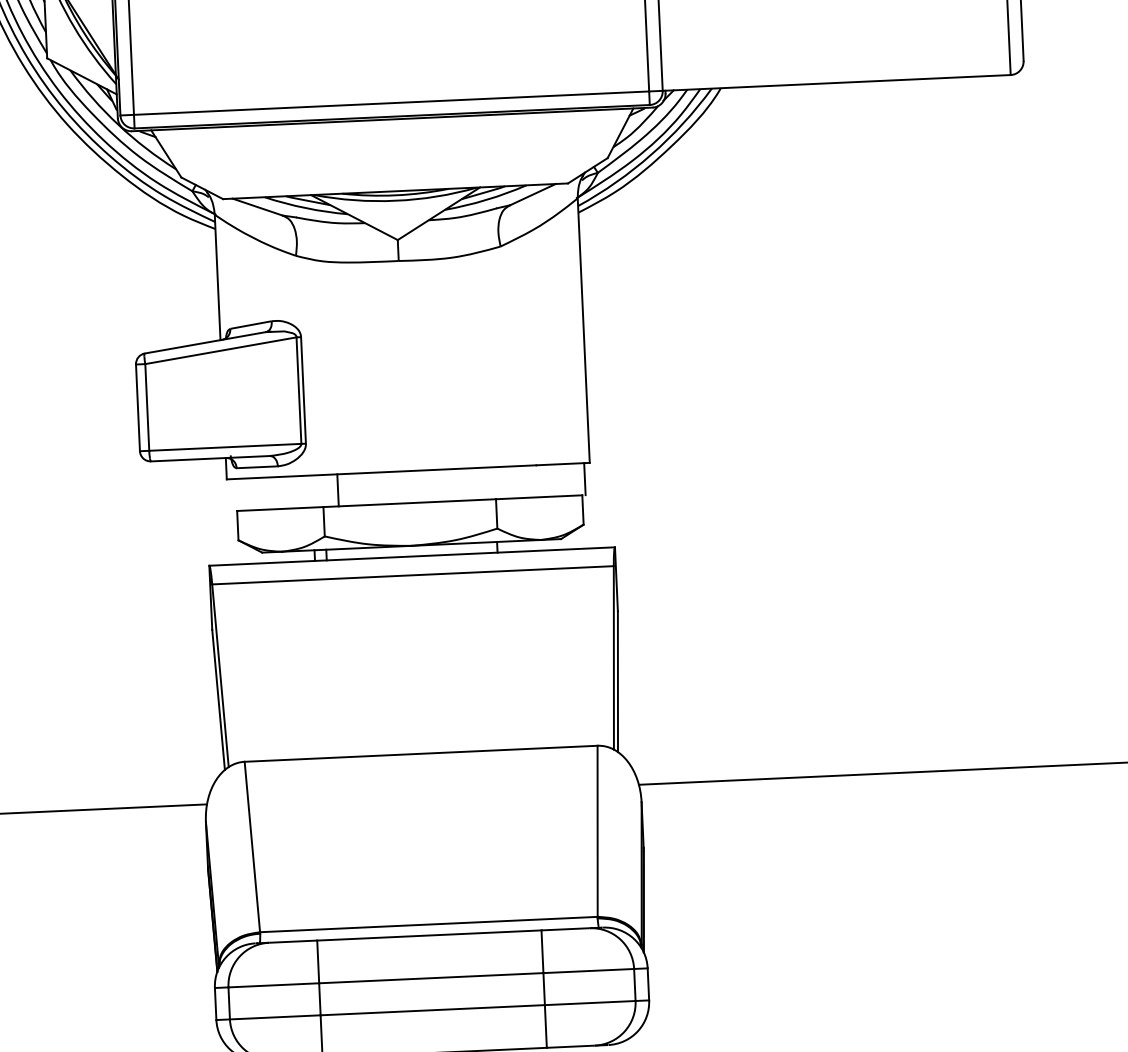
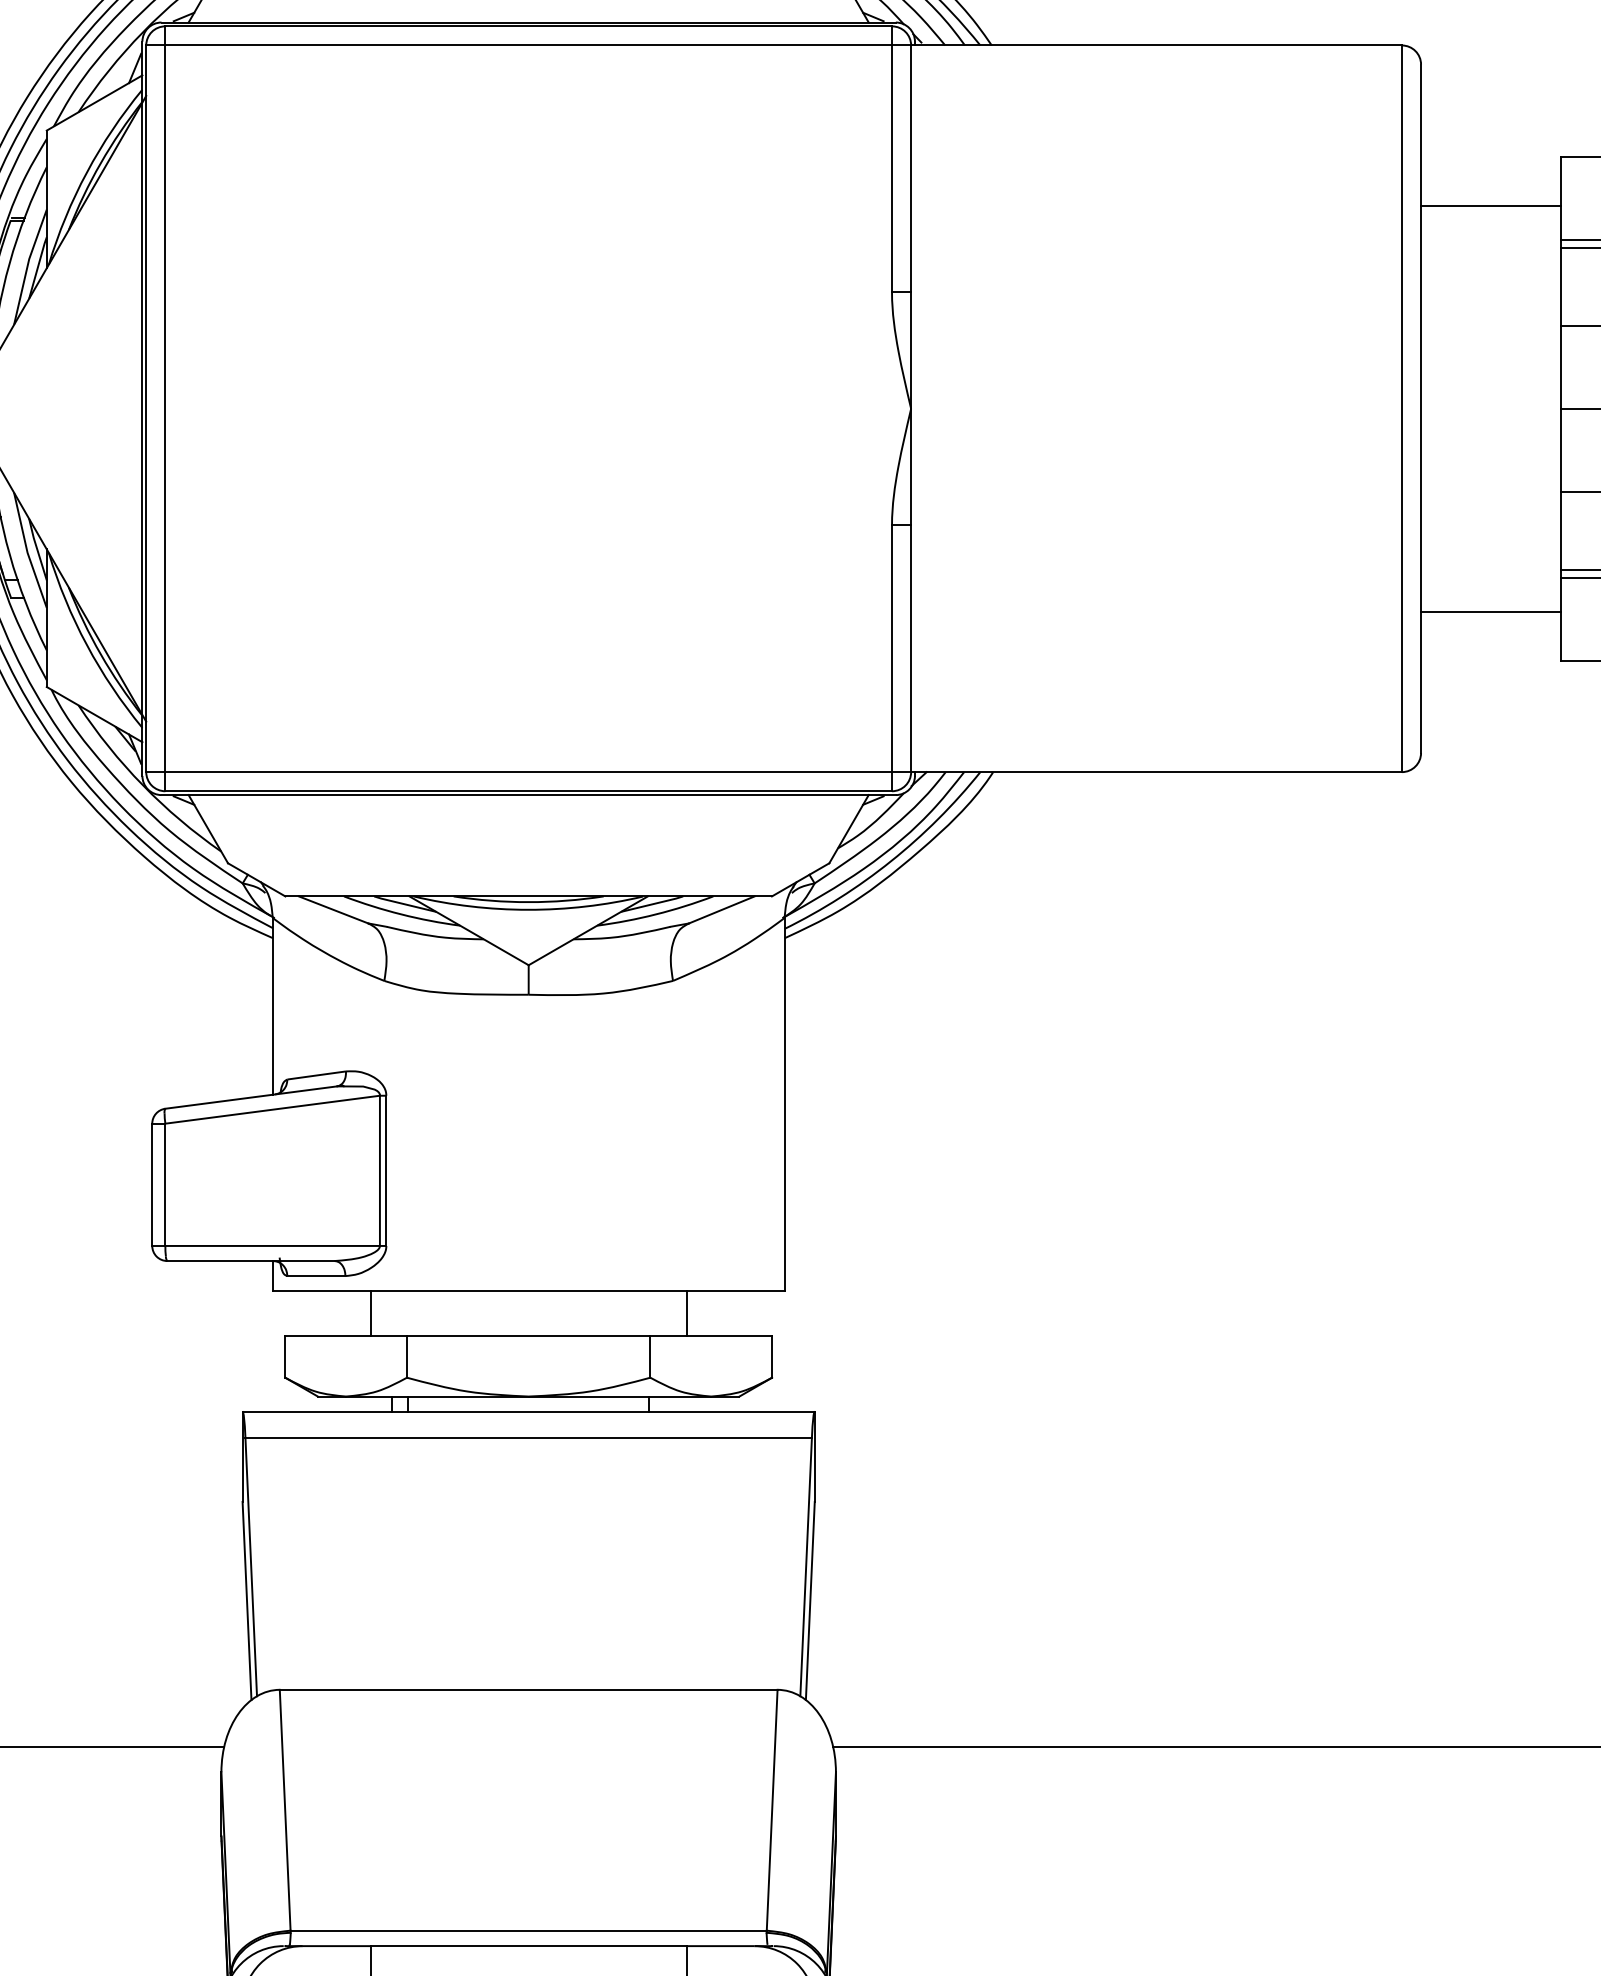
line: (584, 479) -> (686, 1313), moved
line: (337, 490) -> (370, 1313), moved

